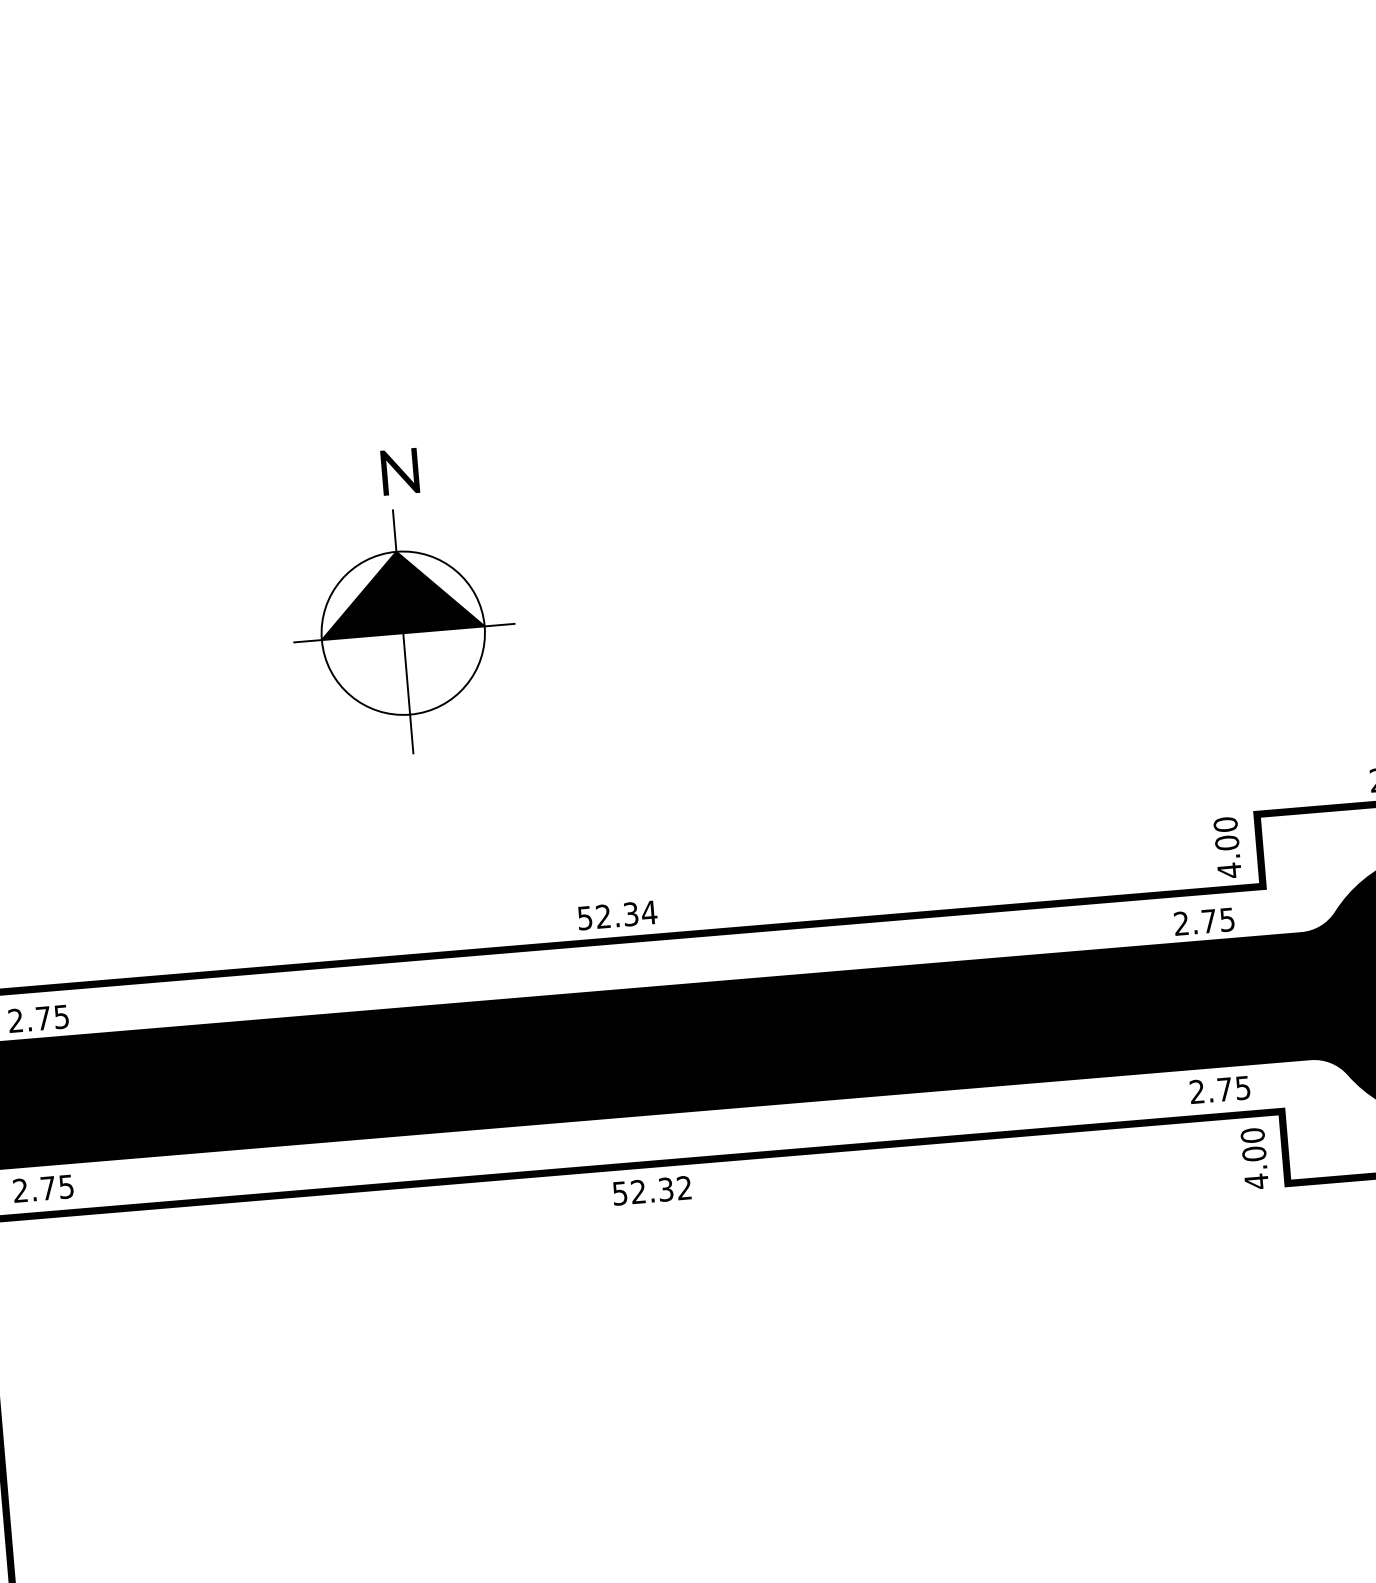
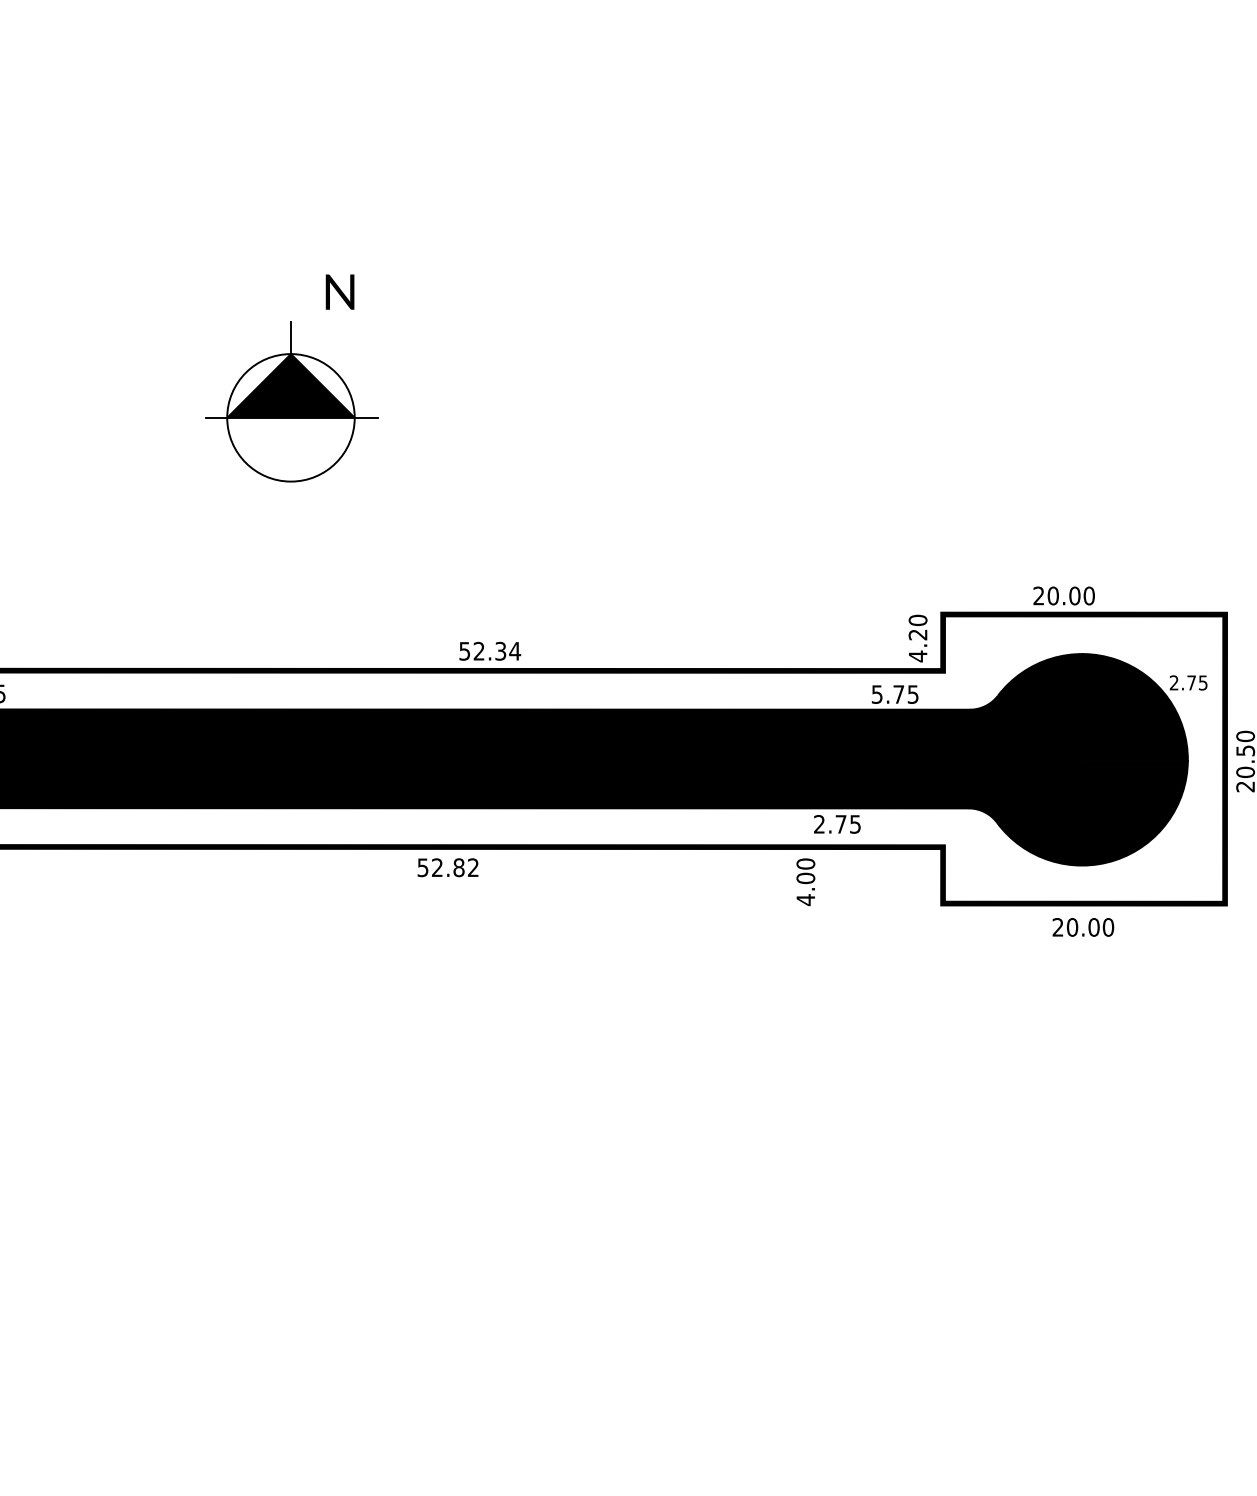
text: (399, 471) -> (339, 291), moved
line: (407, 692) -> (290, 464), removed
text: (1226, 842) -> (917, 634), 4.00 -> 4.20
text: (617, 914) -> (490, 650), moved
text: (1180, 923) -> (876, 694), 2.75 -> 5.75
text: (1220, 1090) -> (837, 824), moved
text: (1254, 1159) -> (805, 882), moved
text: (665, 1189) -> (458, 867), 52.32 -> 52.82

